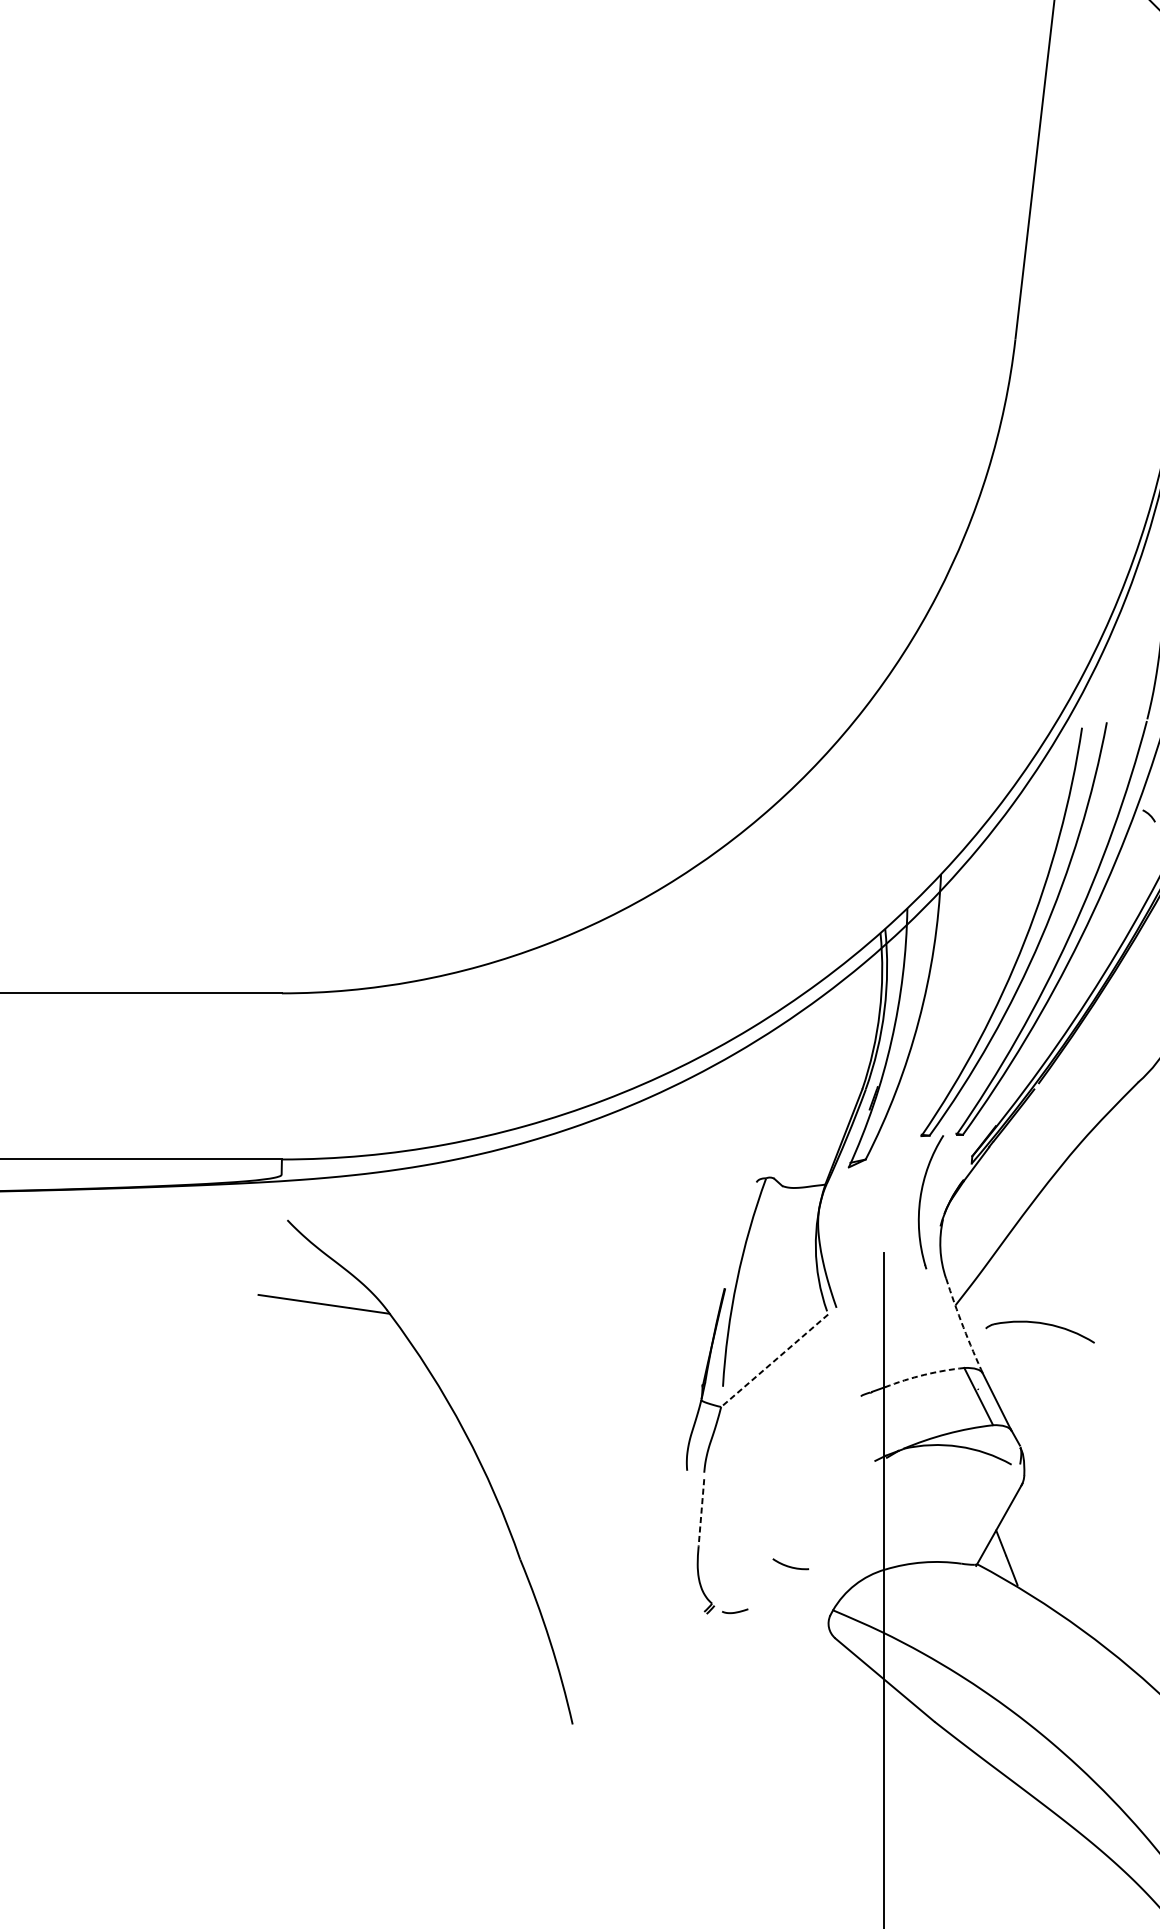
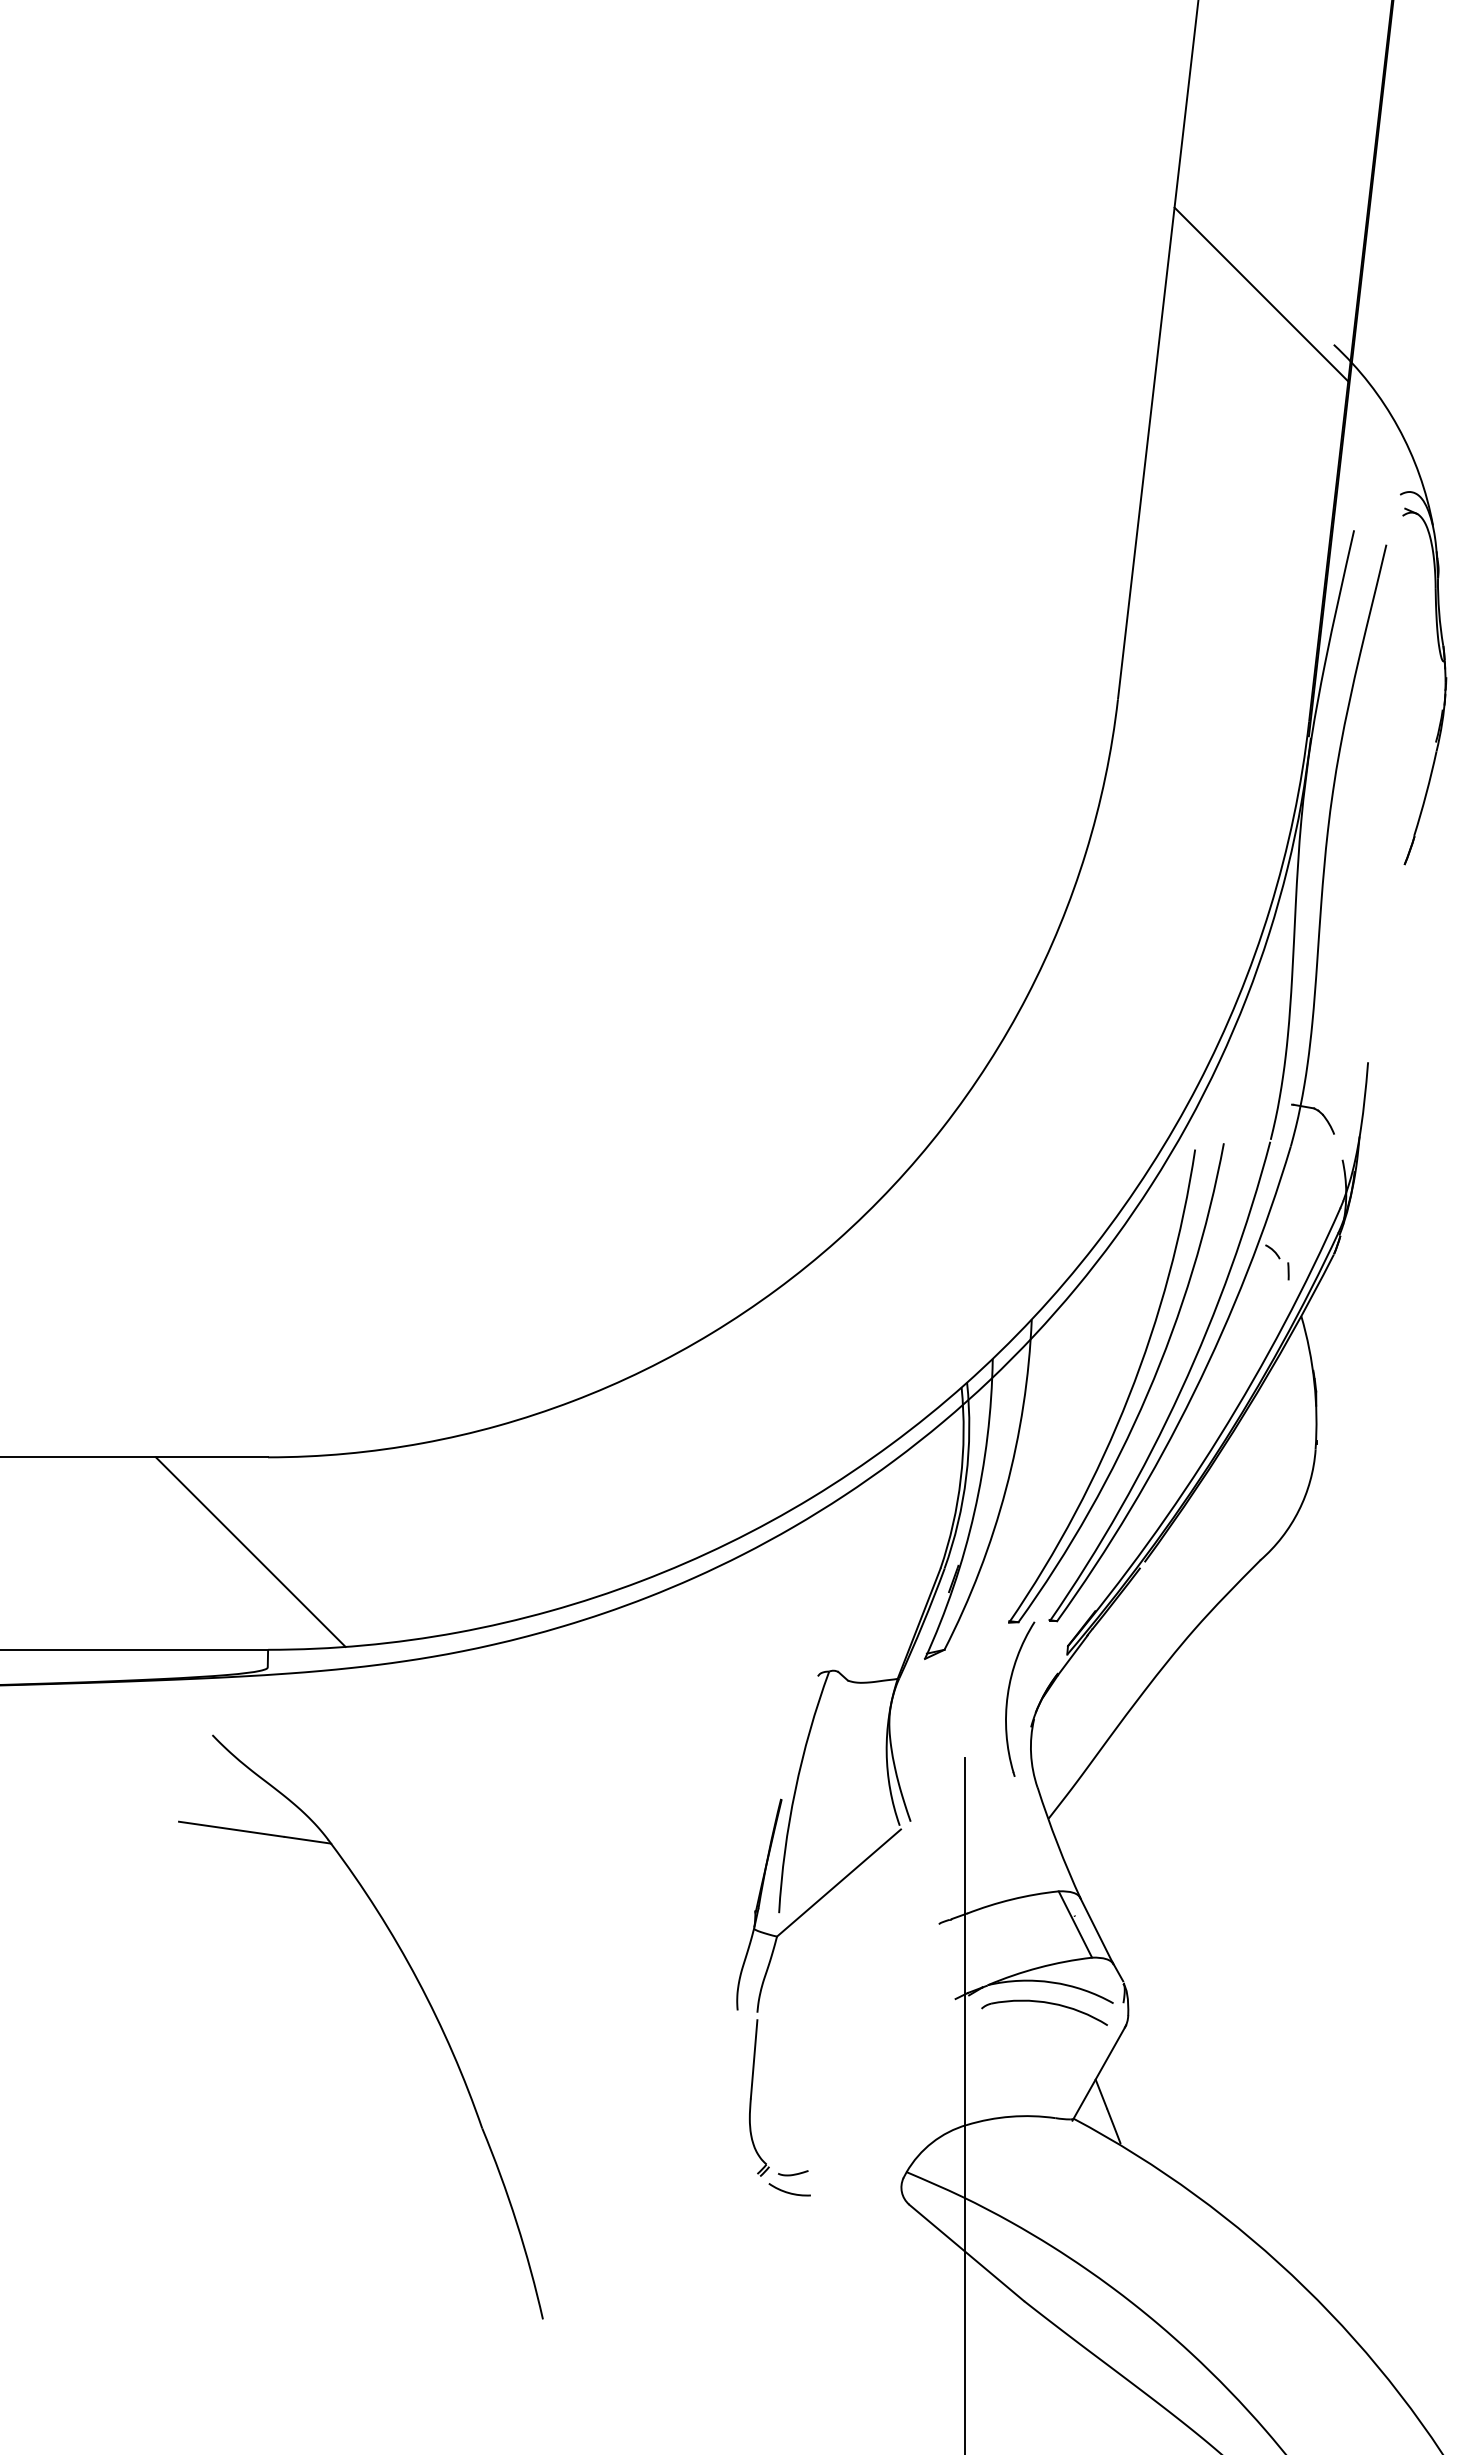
line: (266, 1074) -> (250, 1551), added
part: (1040, 1324) -> (1044, 2003), moved
arc: (963, 1327) -> (1057, 1844), dashed -> solid
line: (775, 1361) -> (839, 1883), dashed -> solid
arc: (924, 1374) -> (1012, 1899), dashed -> solid
part: (470, 1444) -> (424, 1995), moved
line: (701, 1513) -> (754, 2059), dashed -> solid
arc: (788, 1565) -> (787, 2191), moved

